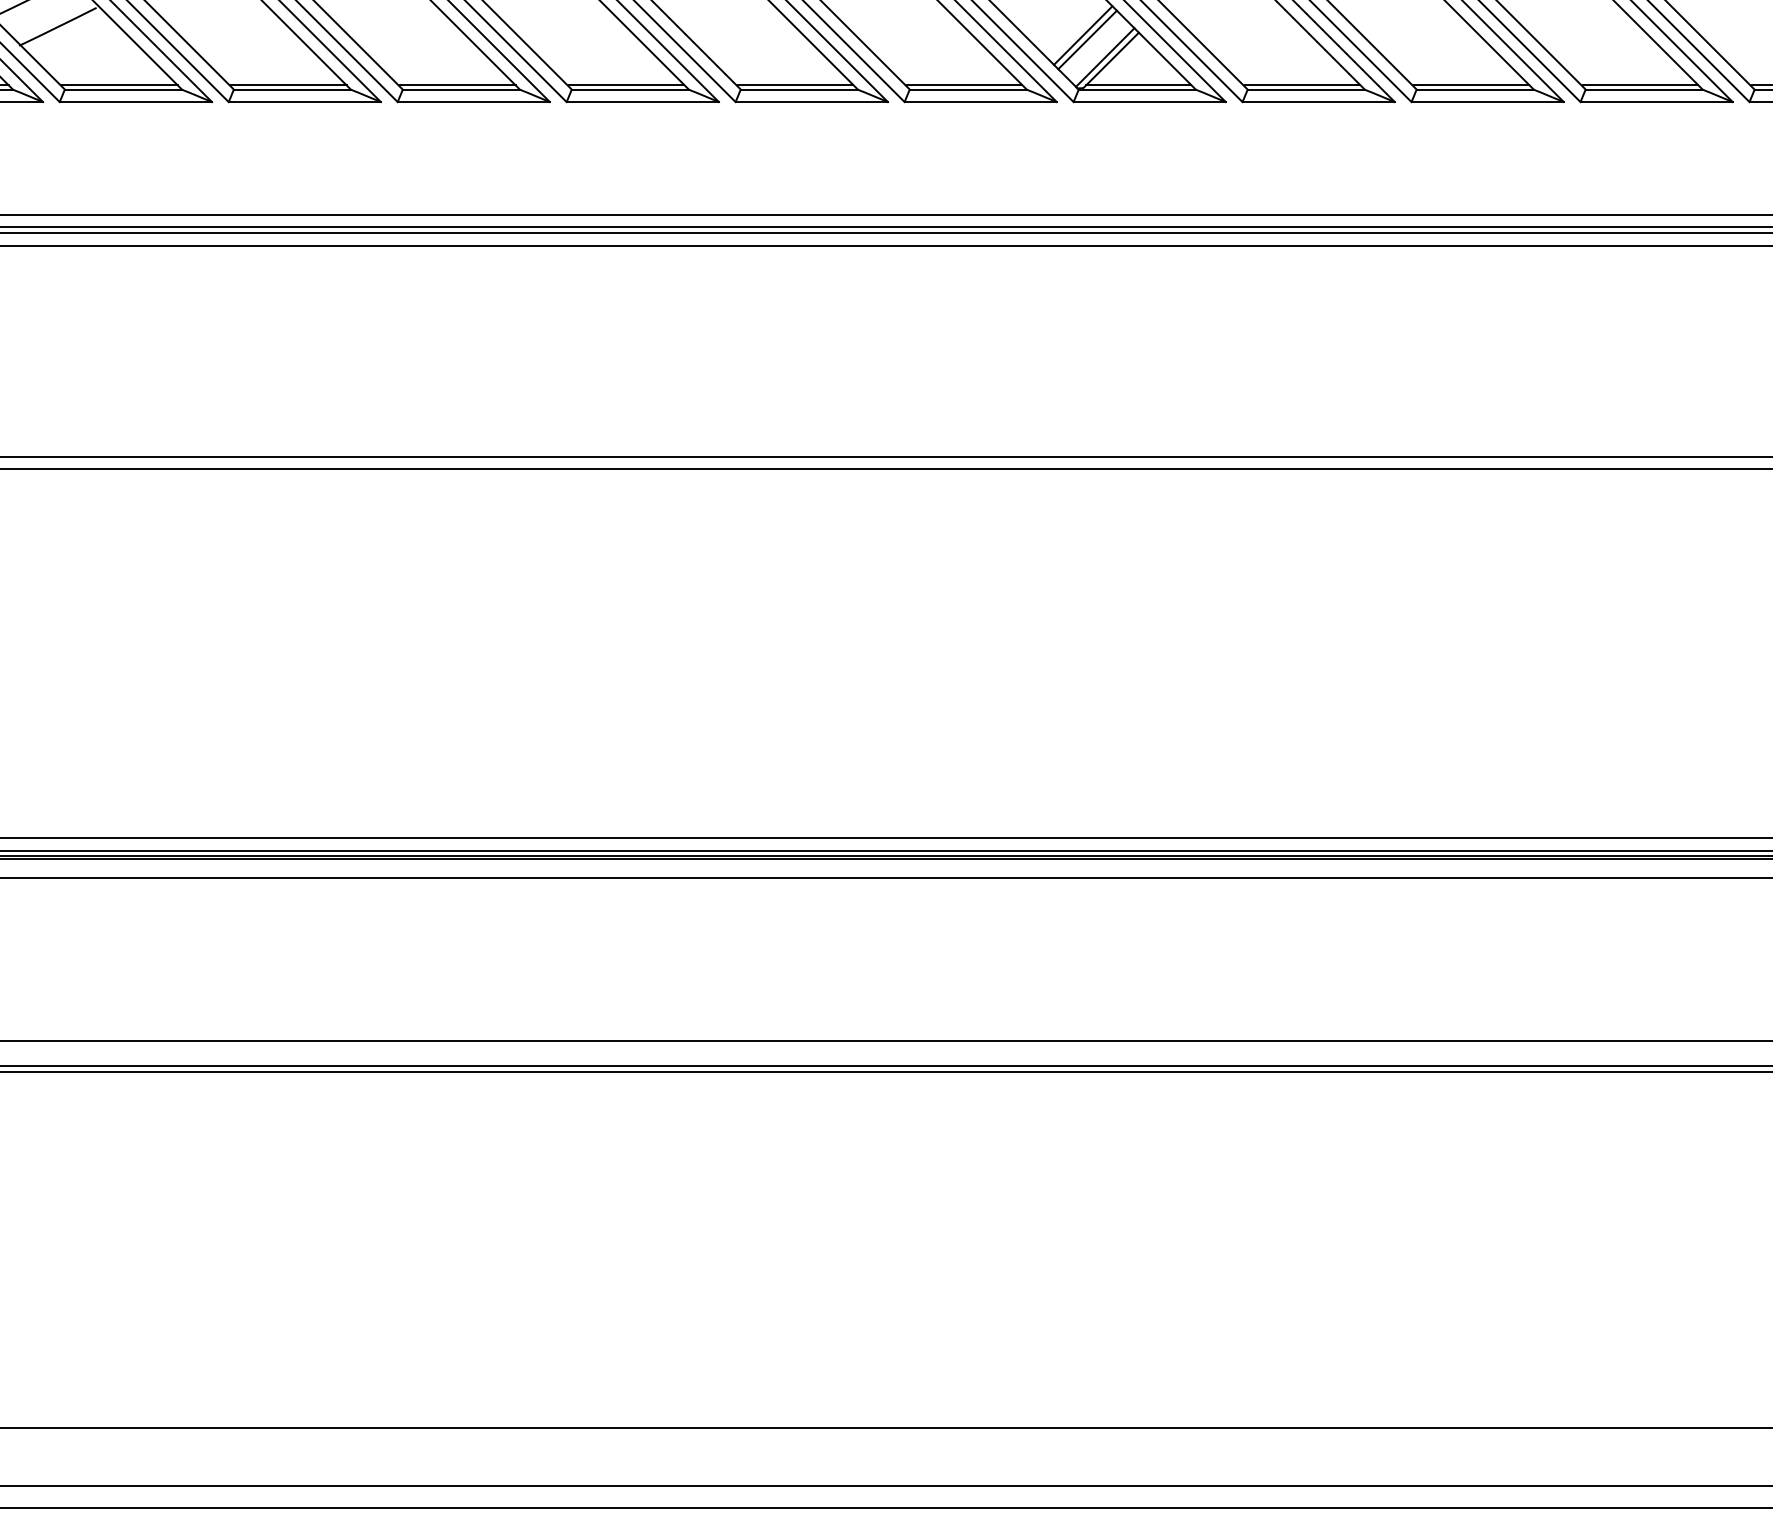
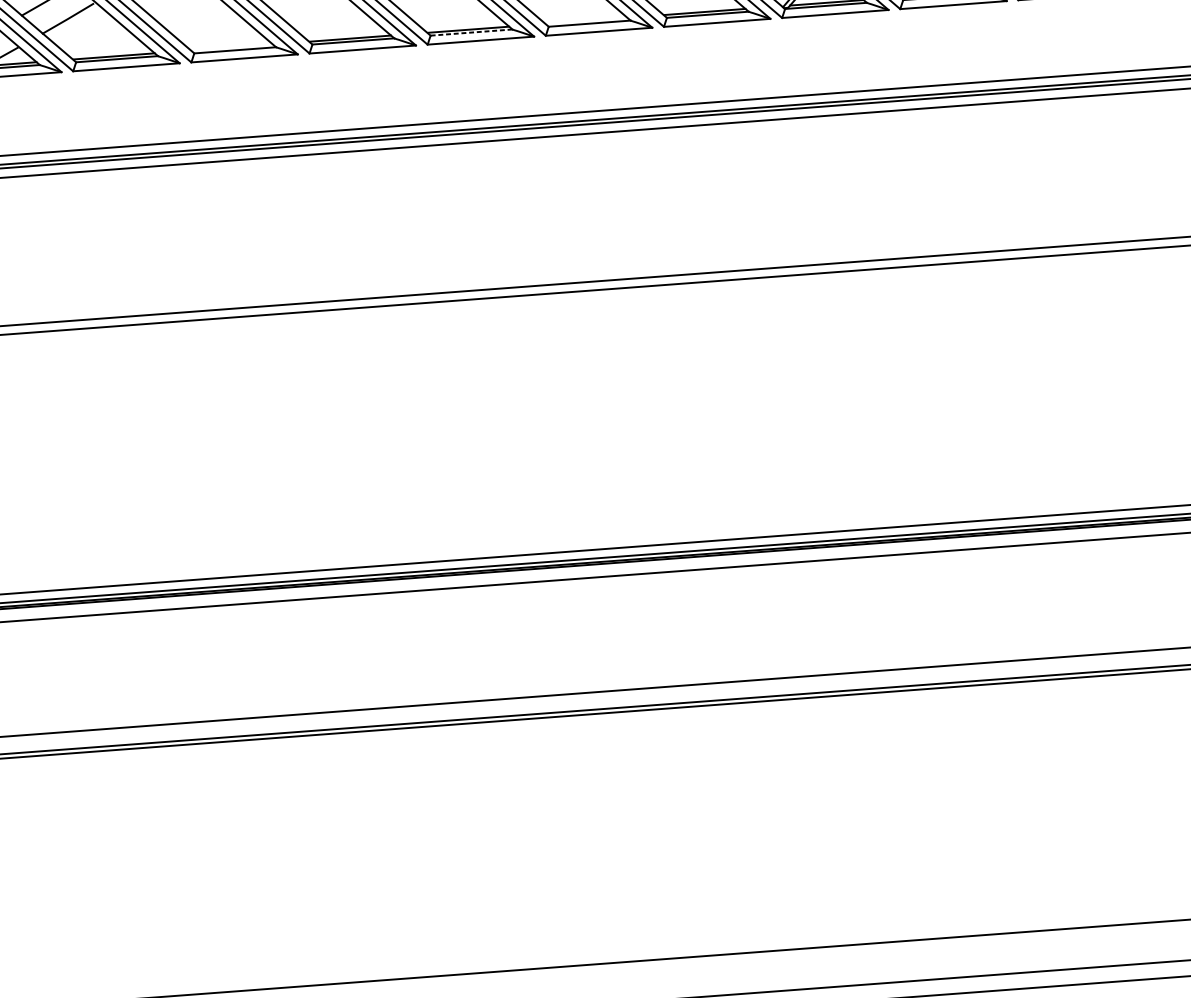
line: (288, 85) -> (232, 47), removed
line: (795, 85) -> (586, 21), removed
line: (630, 89) -> (471, 32), solid -> dashed

